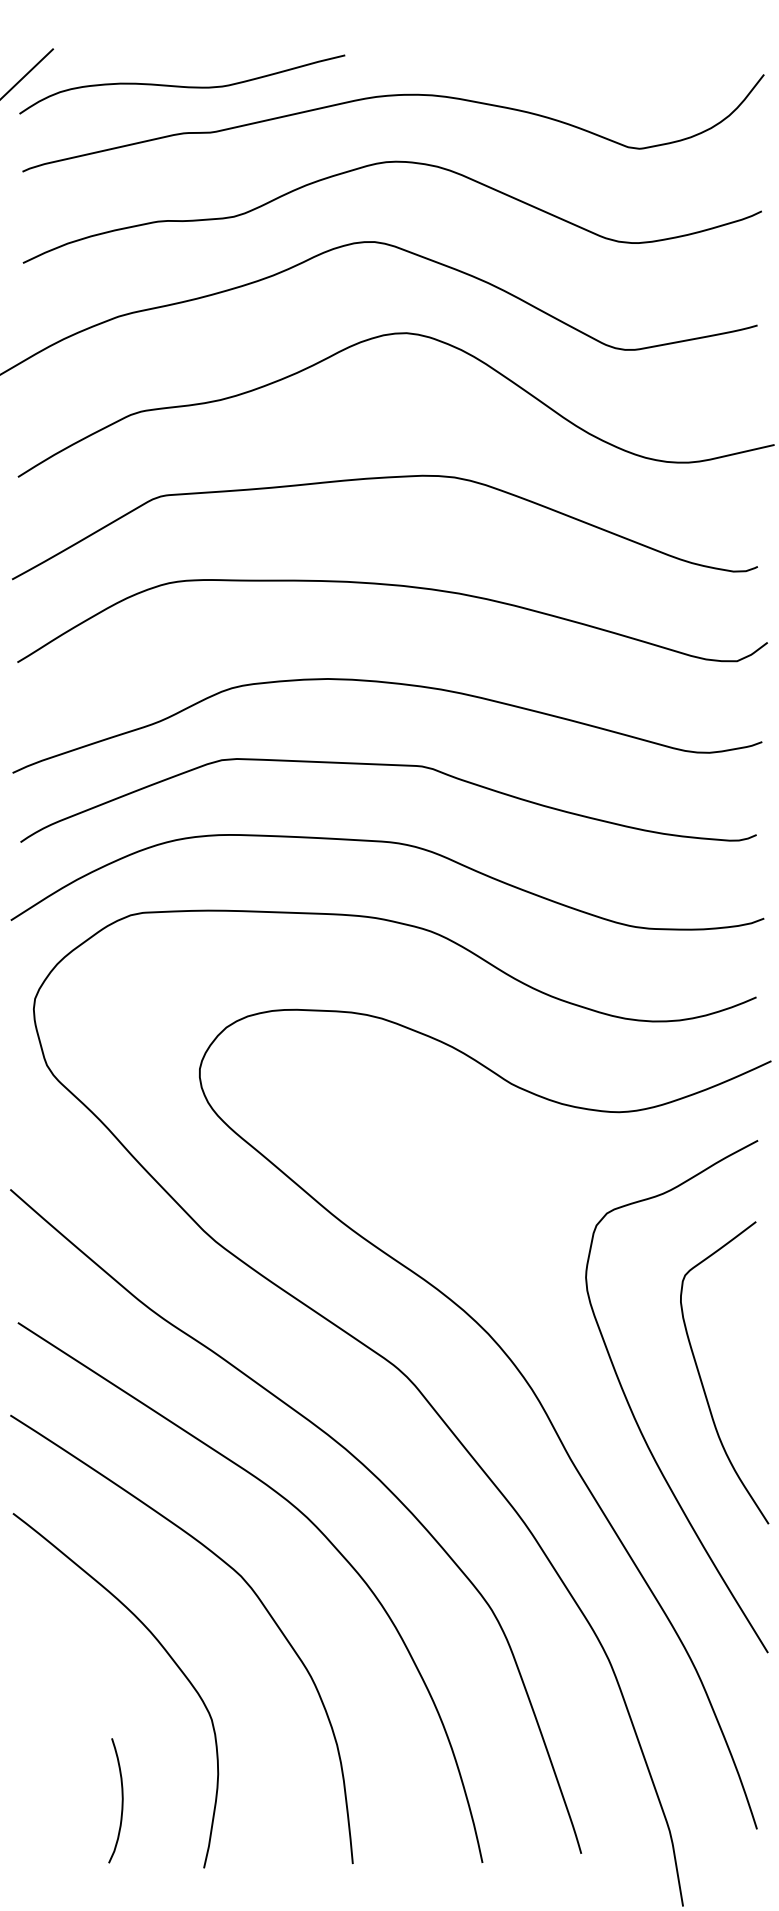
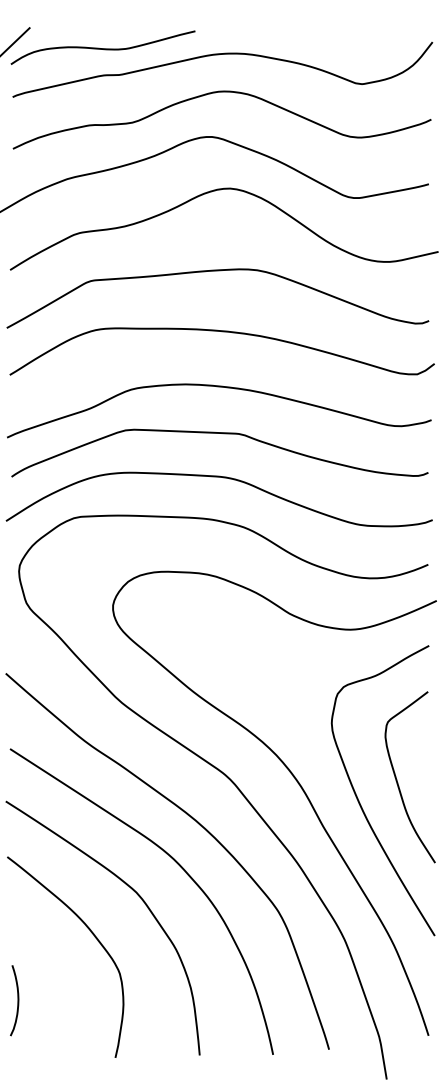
curve: (121, 1800) -> (17, 1000), moved

